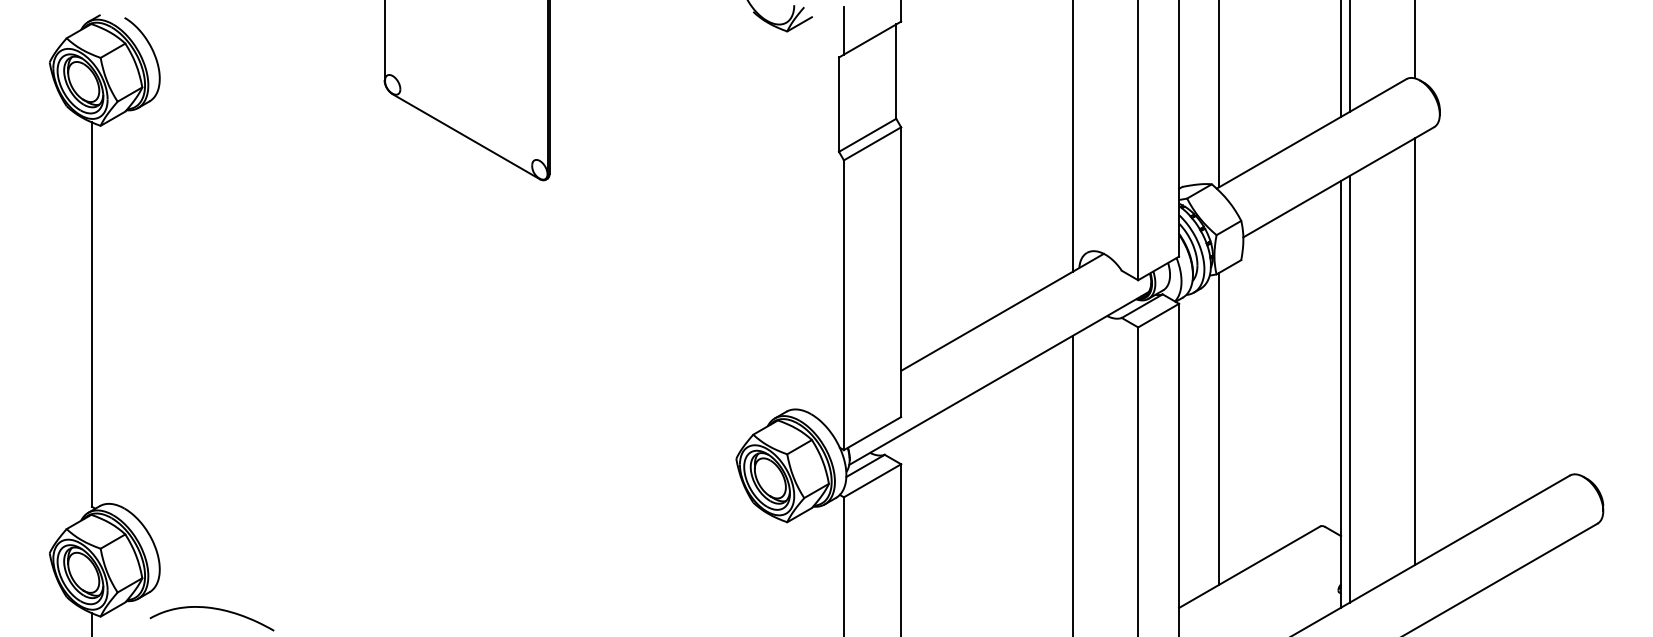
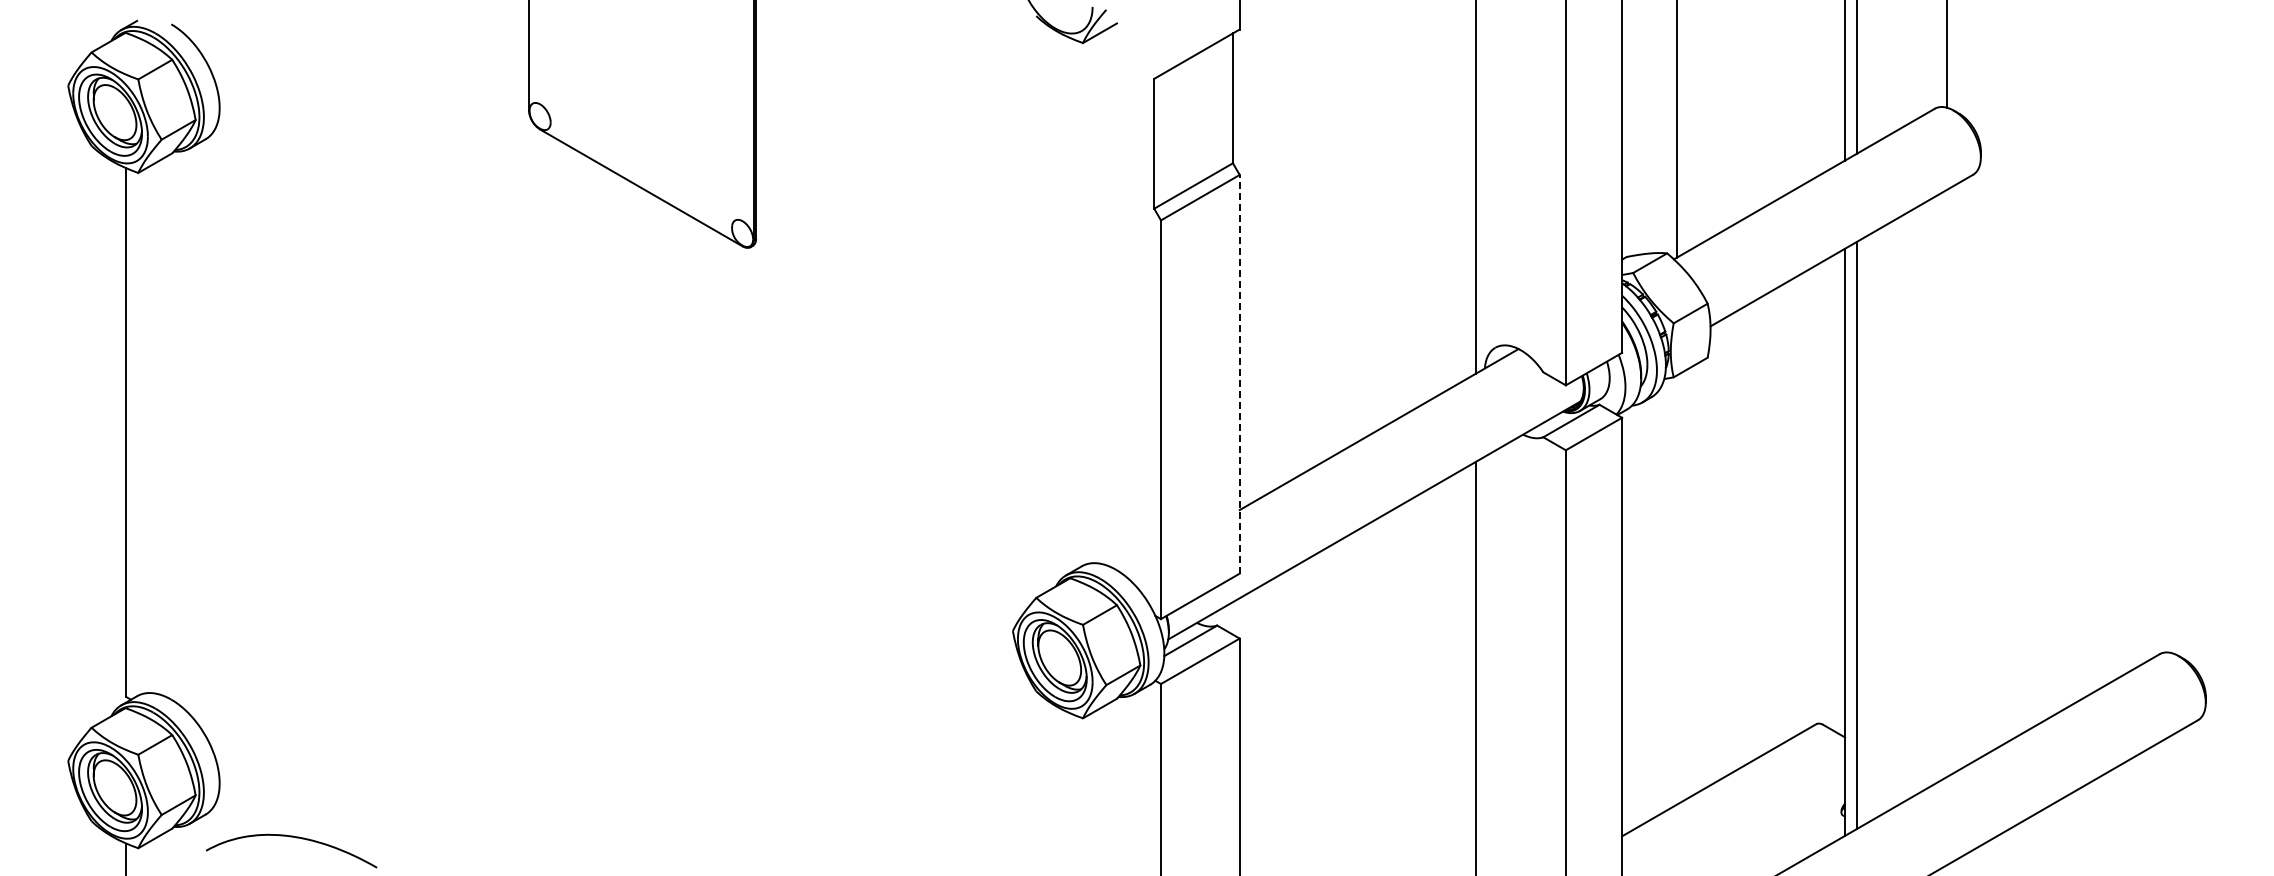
line: (843, 30) -> (1160, 41), removed
line: (900, 271) -> (1239, 373), solid -> dashed
line: (1415, 350) -> (1947, 482), removed
line: (1219, 428) -> (1677, 589), removed

